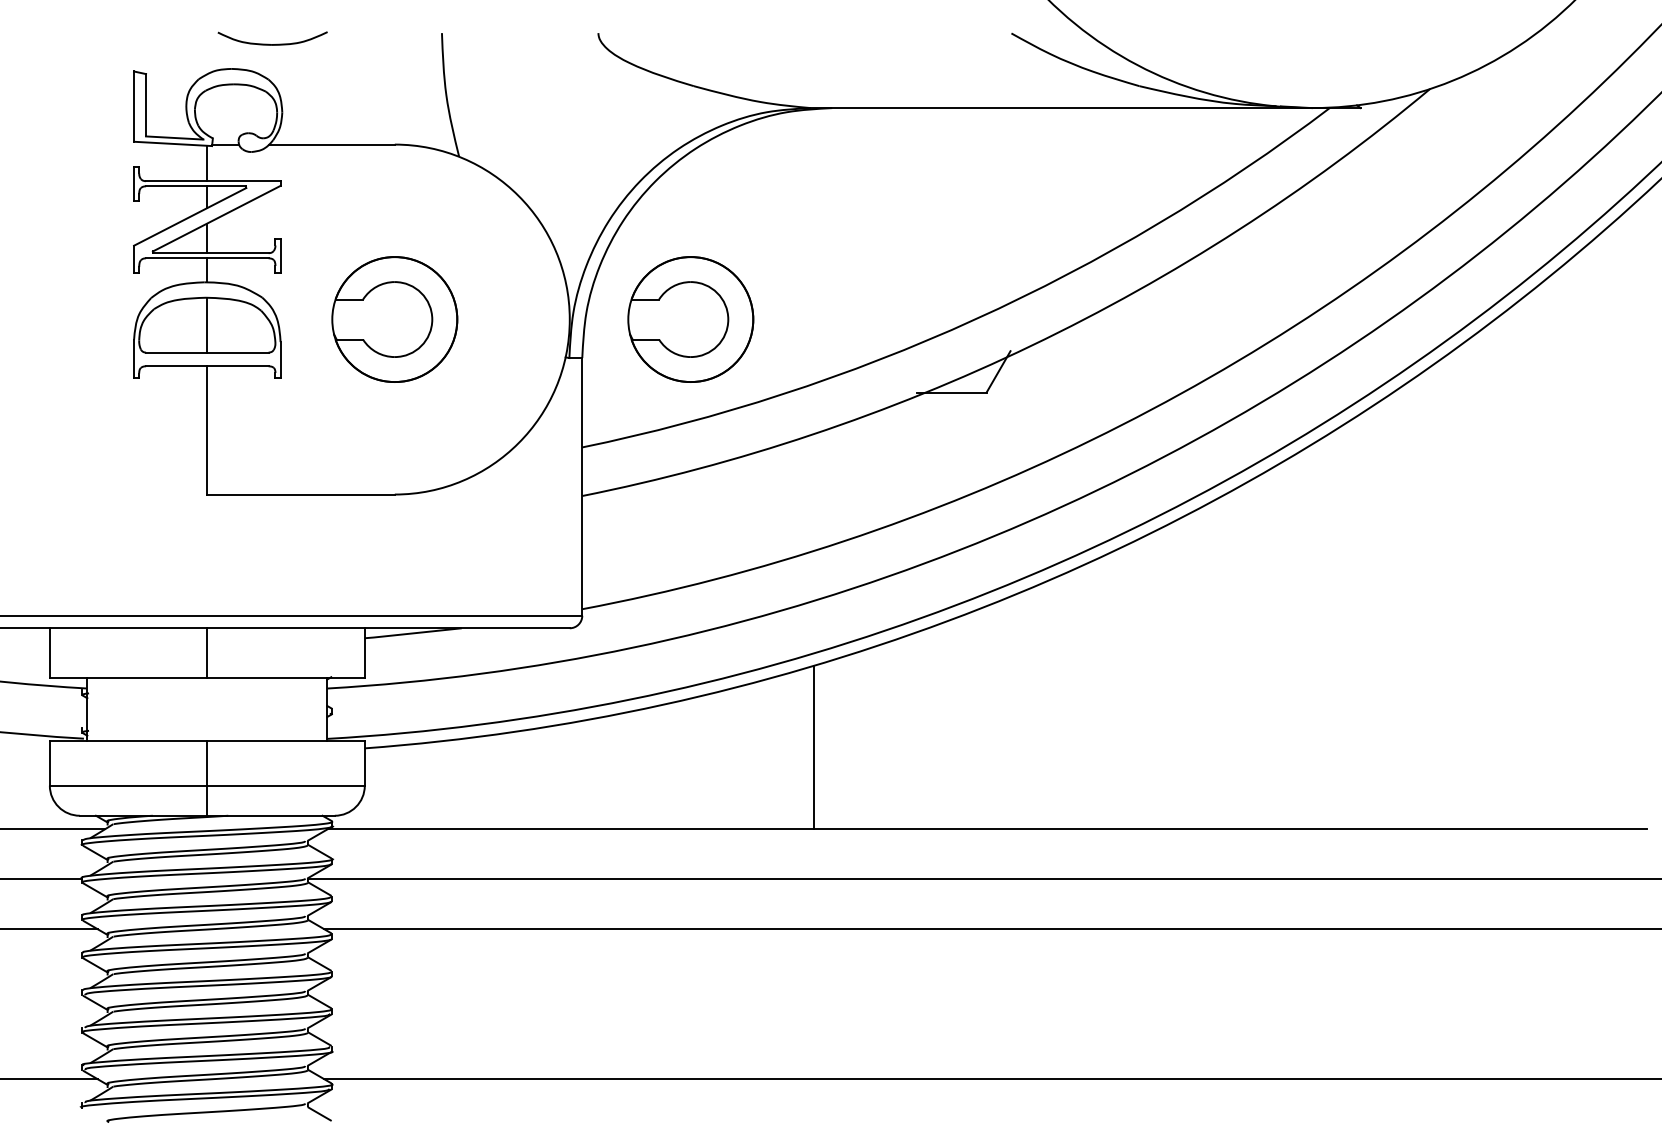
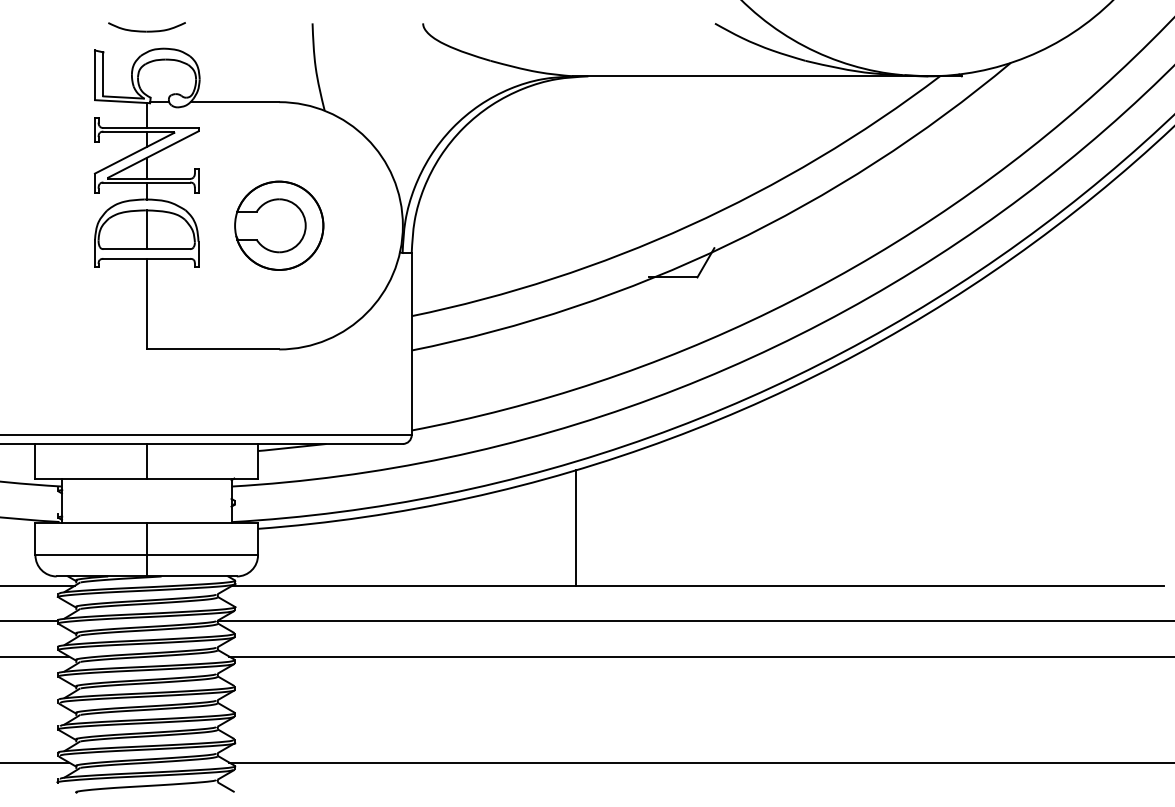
part: (272, 38) -> (146, 27), moved
part: (690, 319) -> (488, 225), removed

